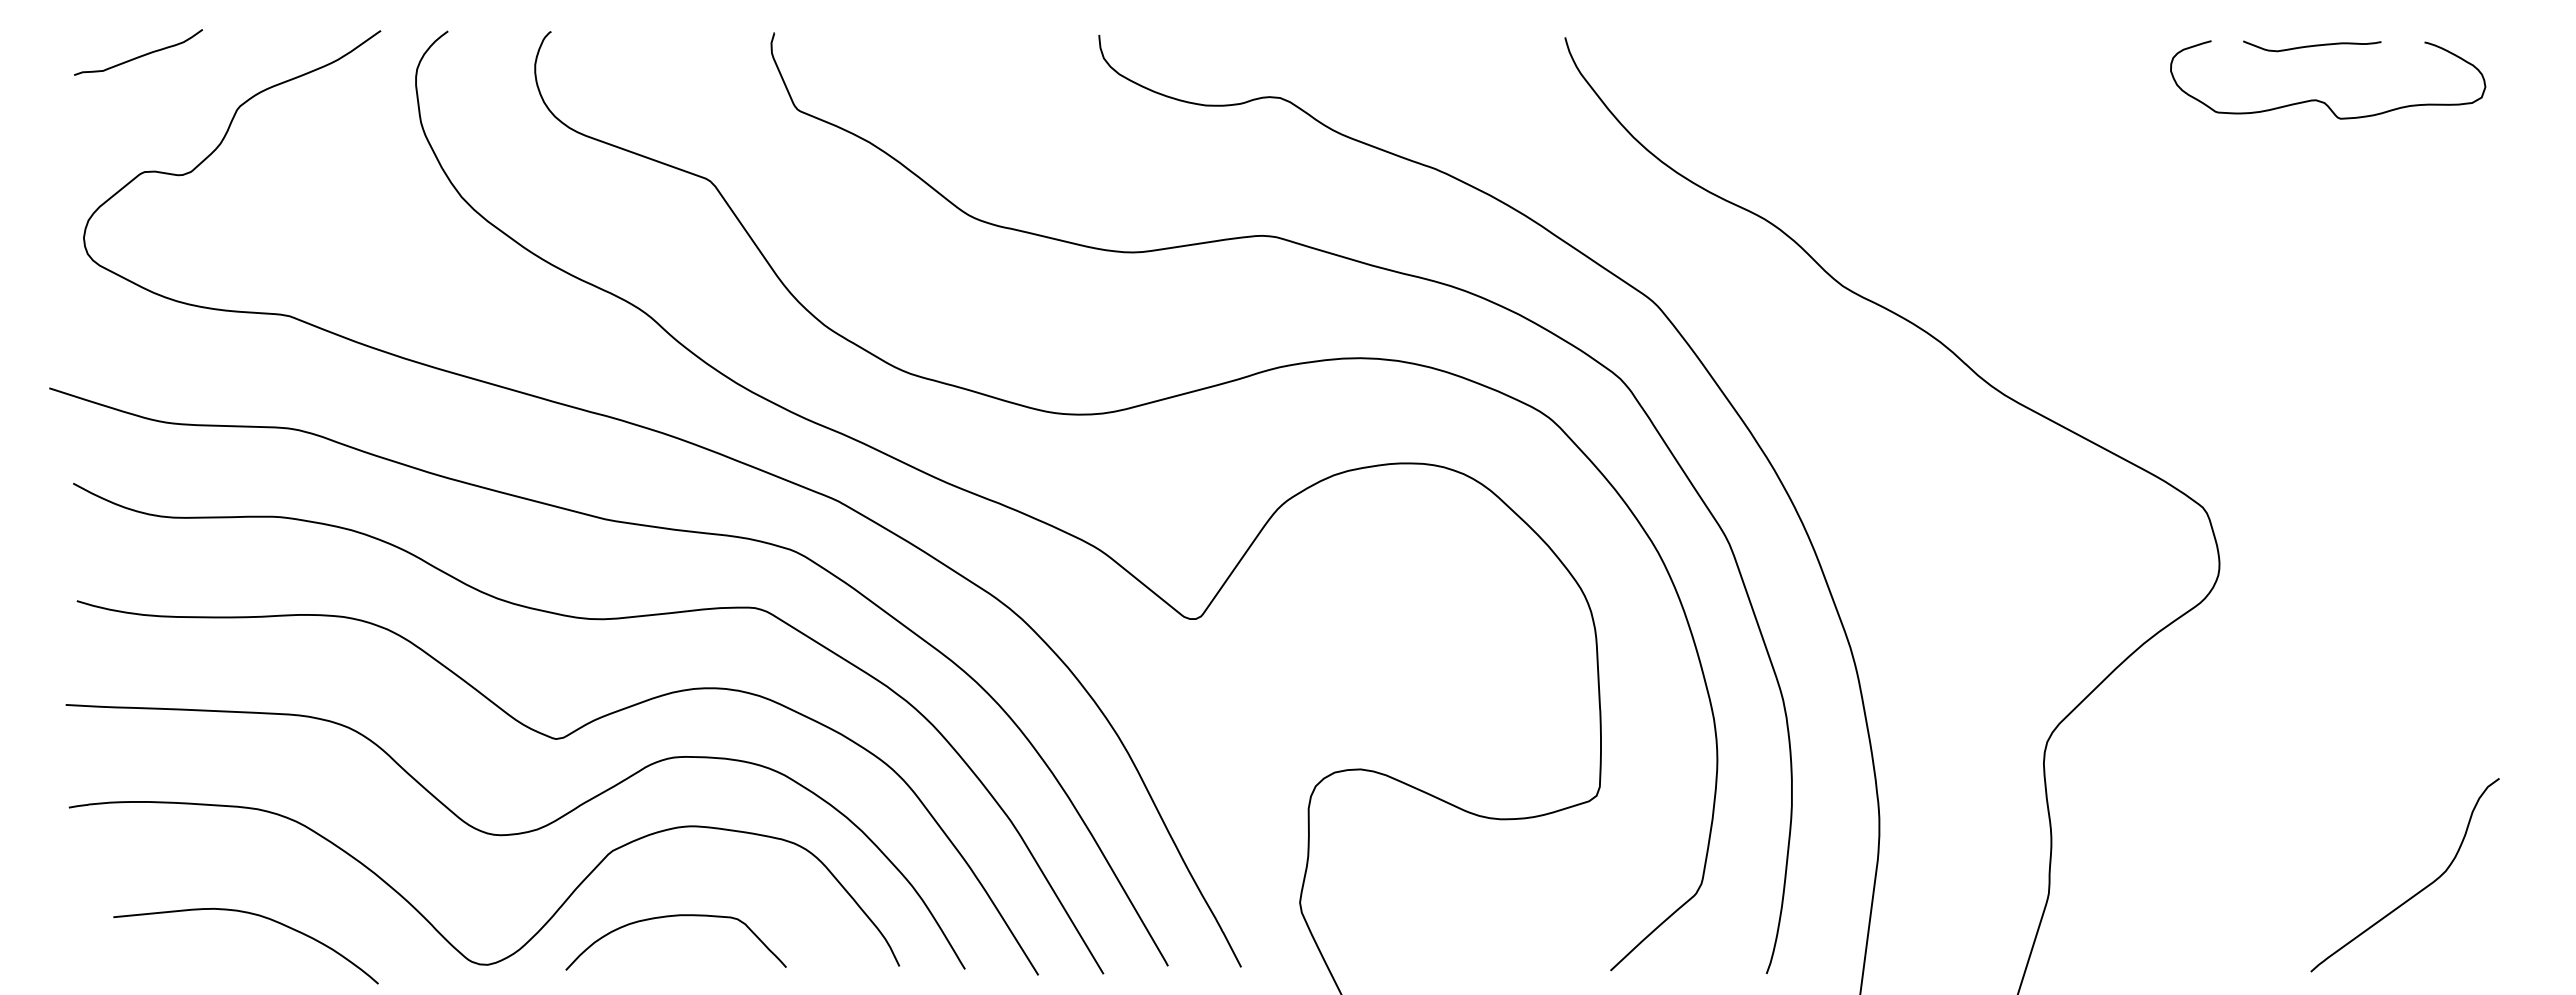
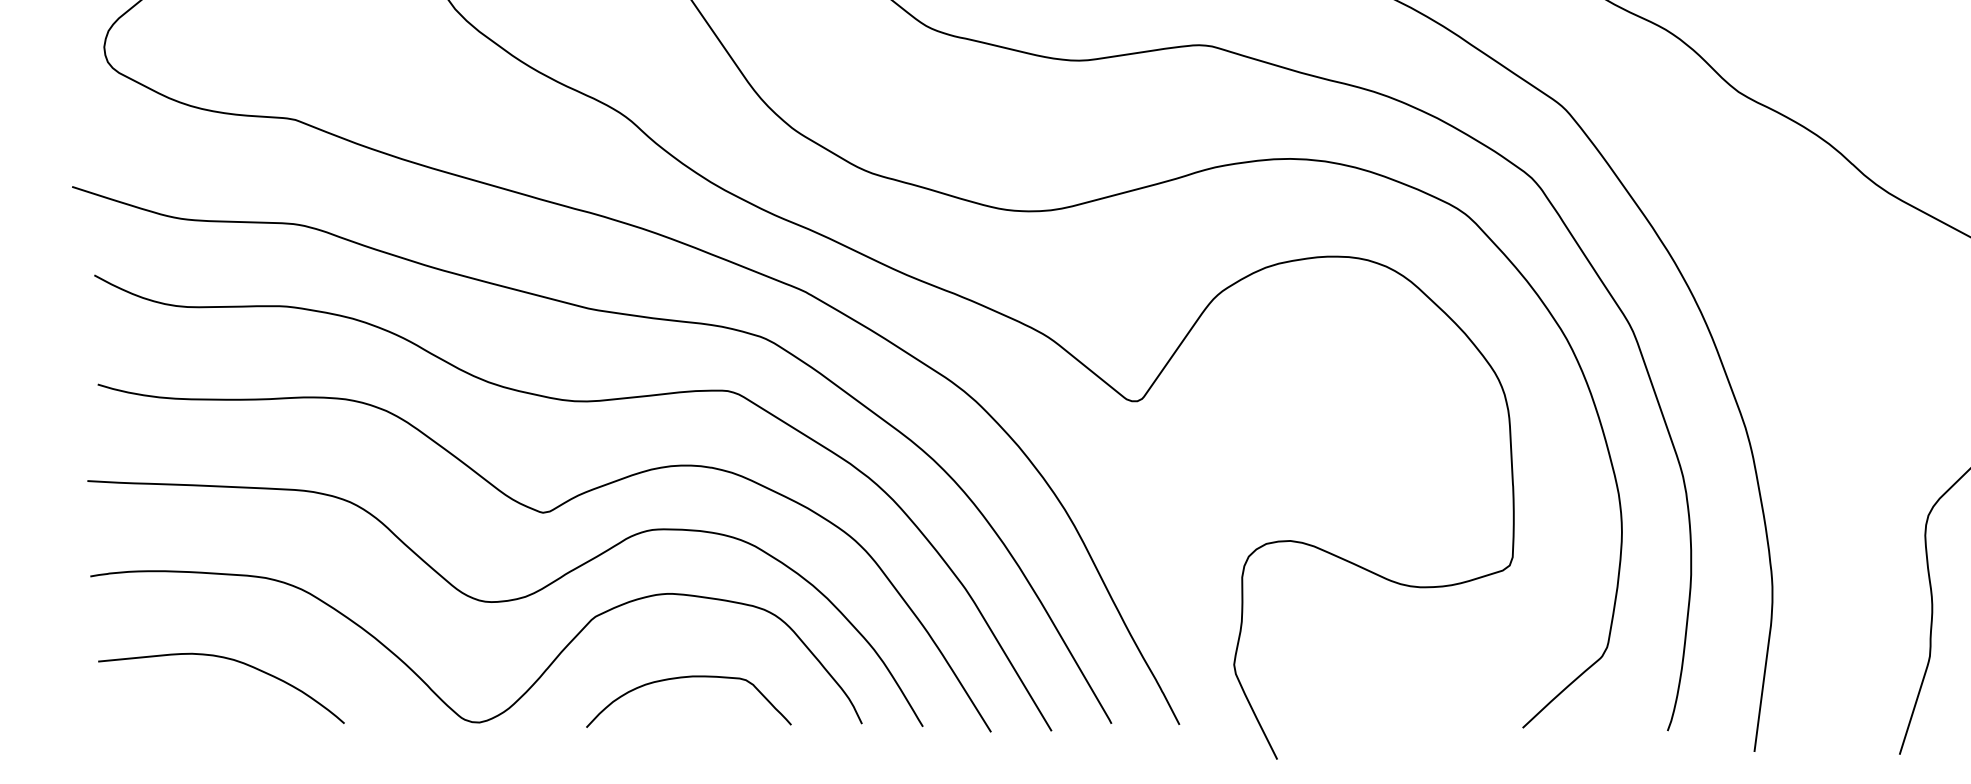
curve: (254, 915) -> (229, 659), moved
curve: (669, 917) -> (682, 678), moved

